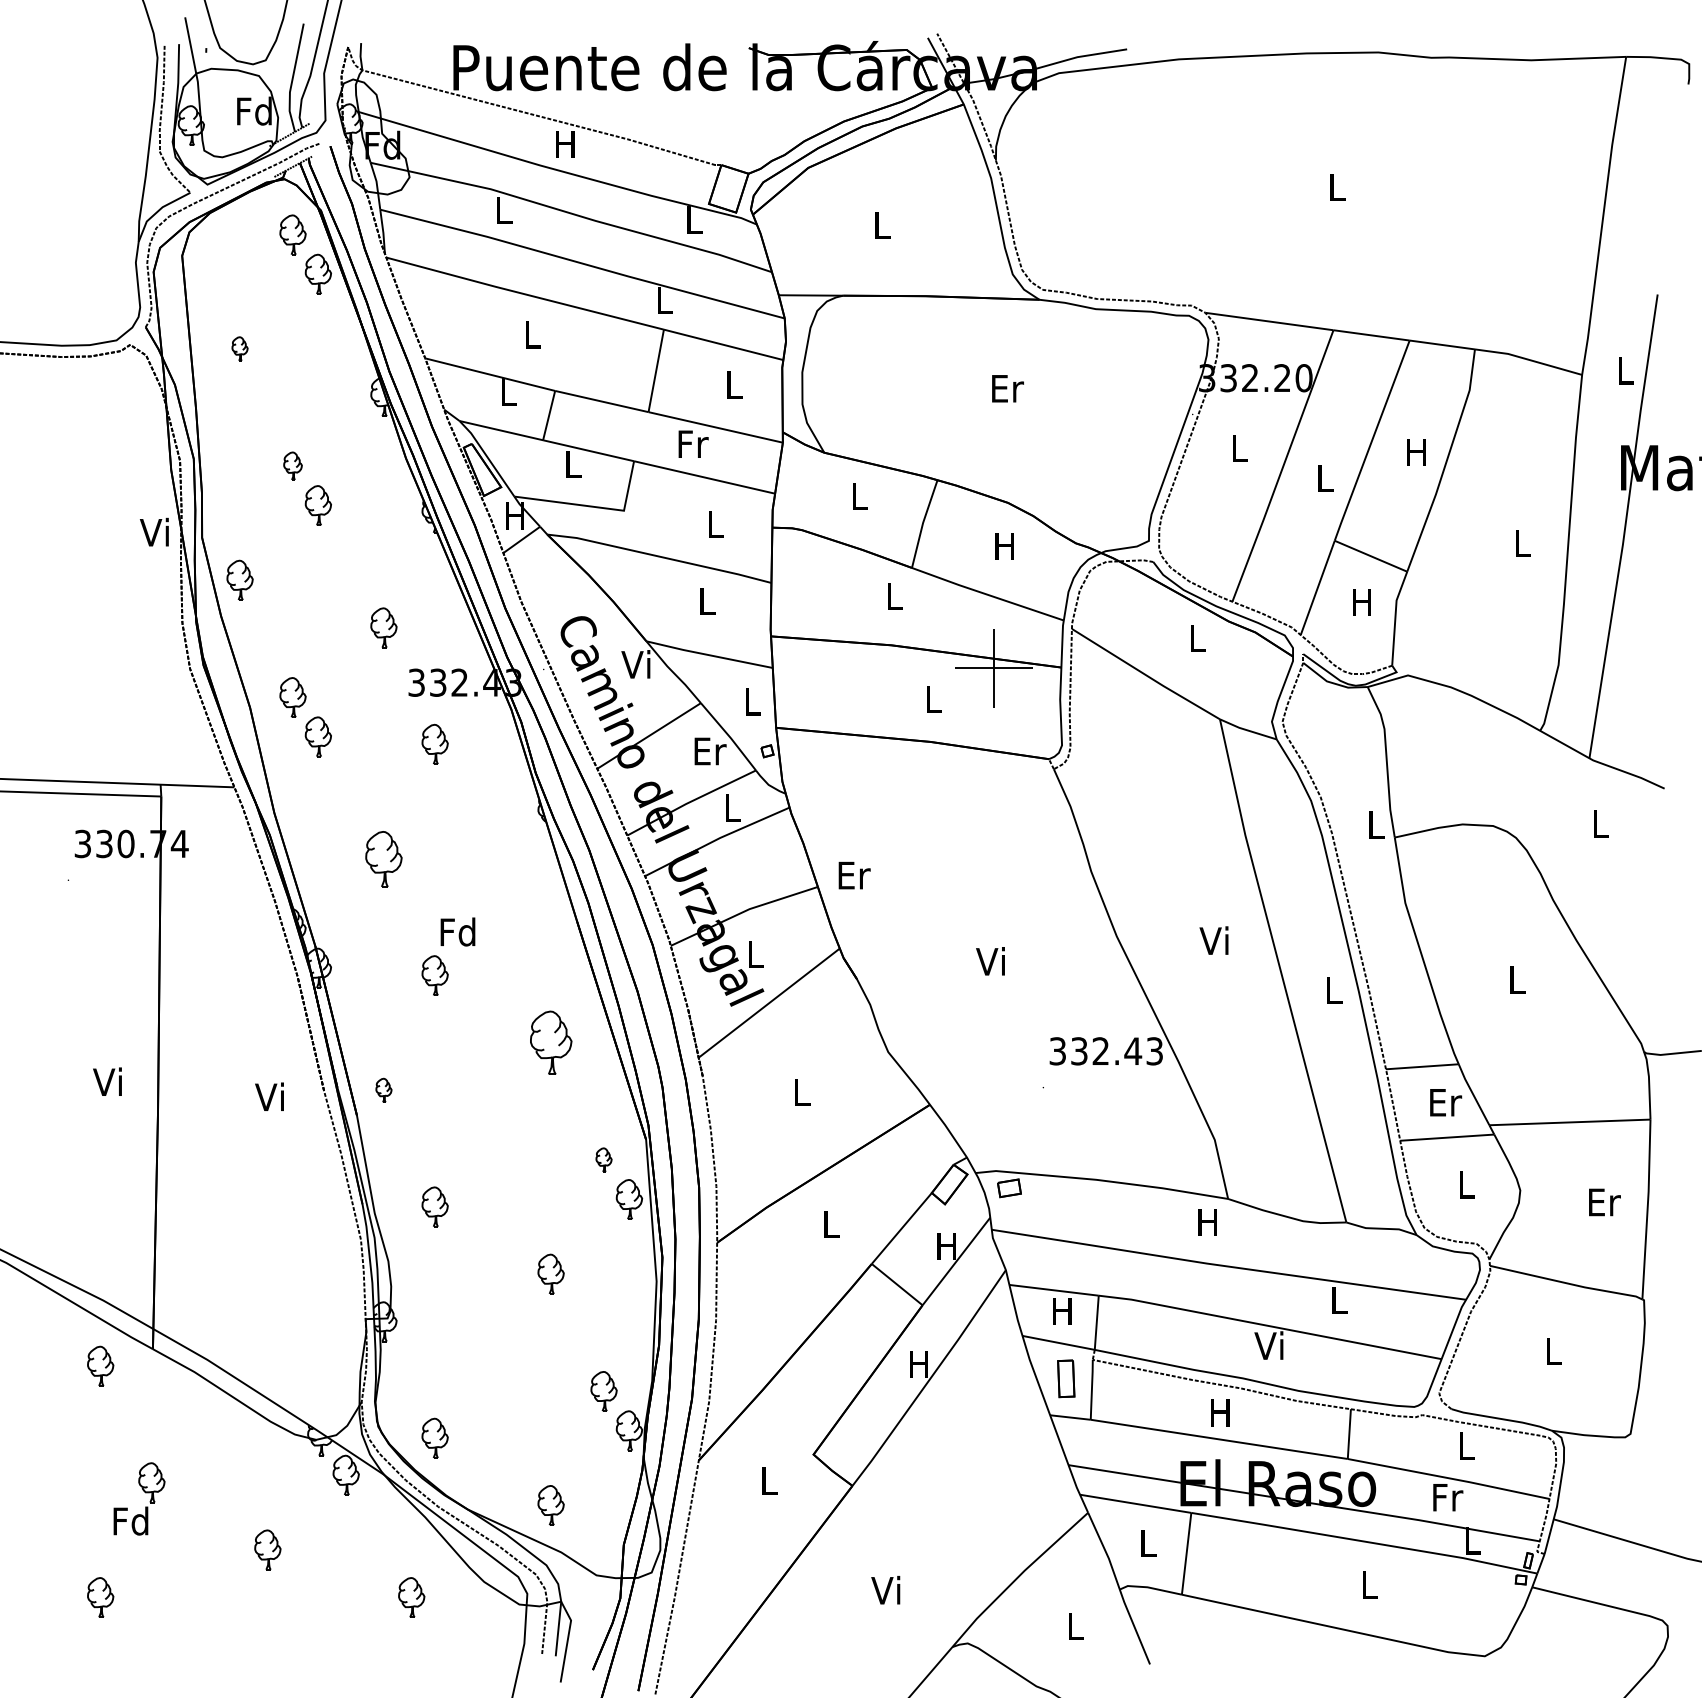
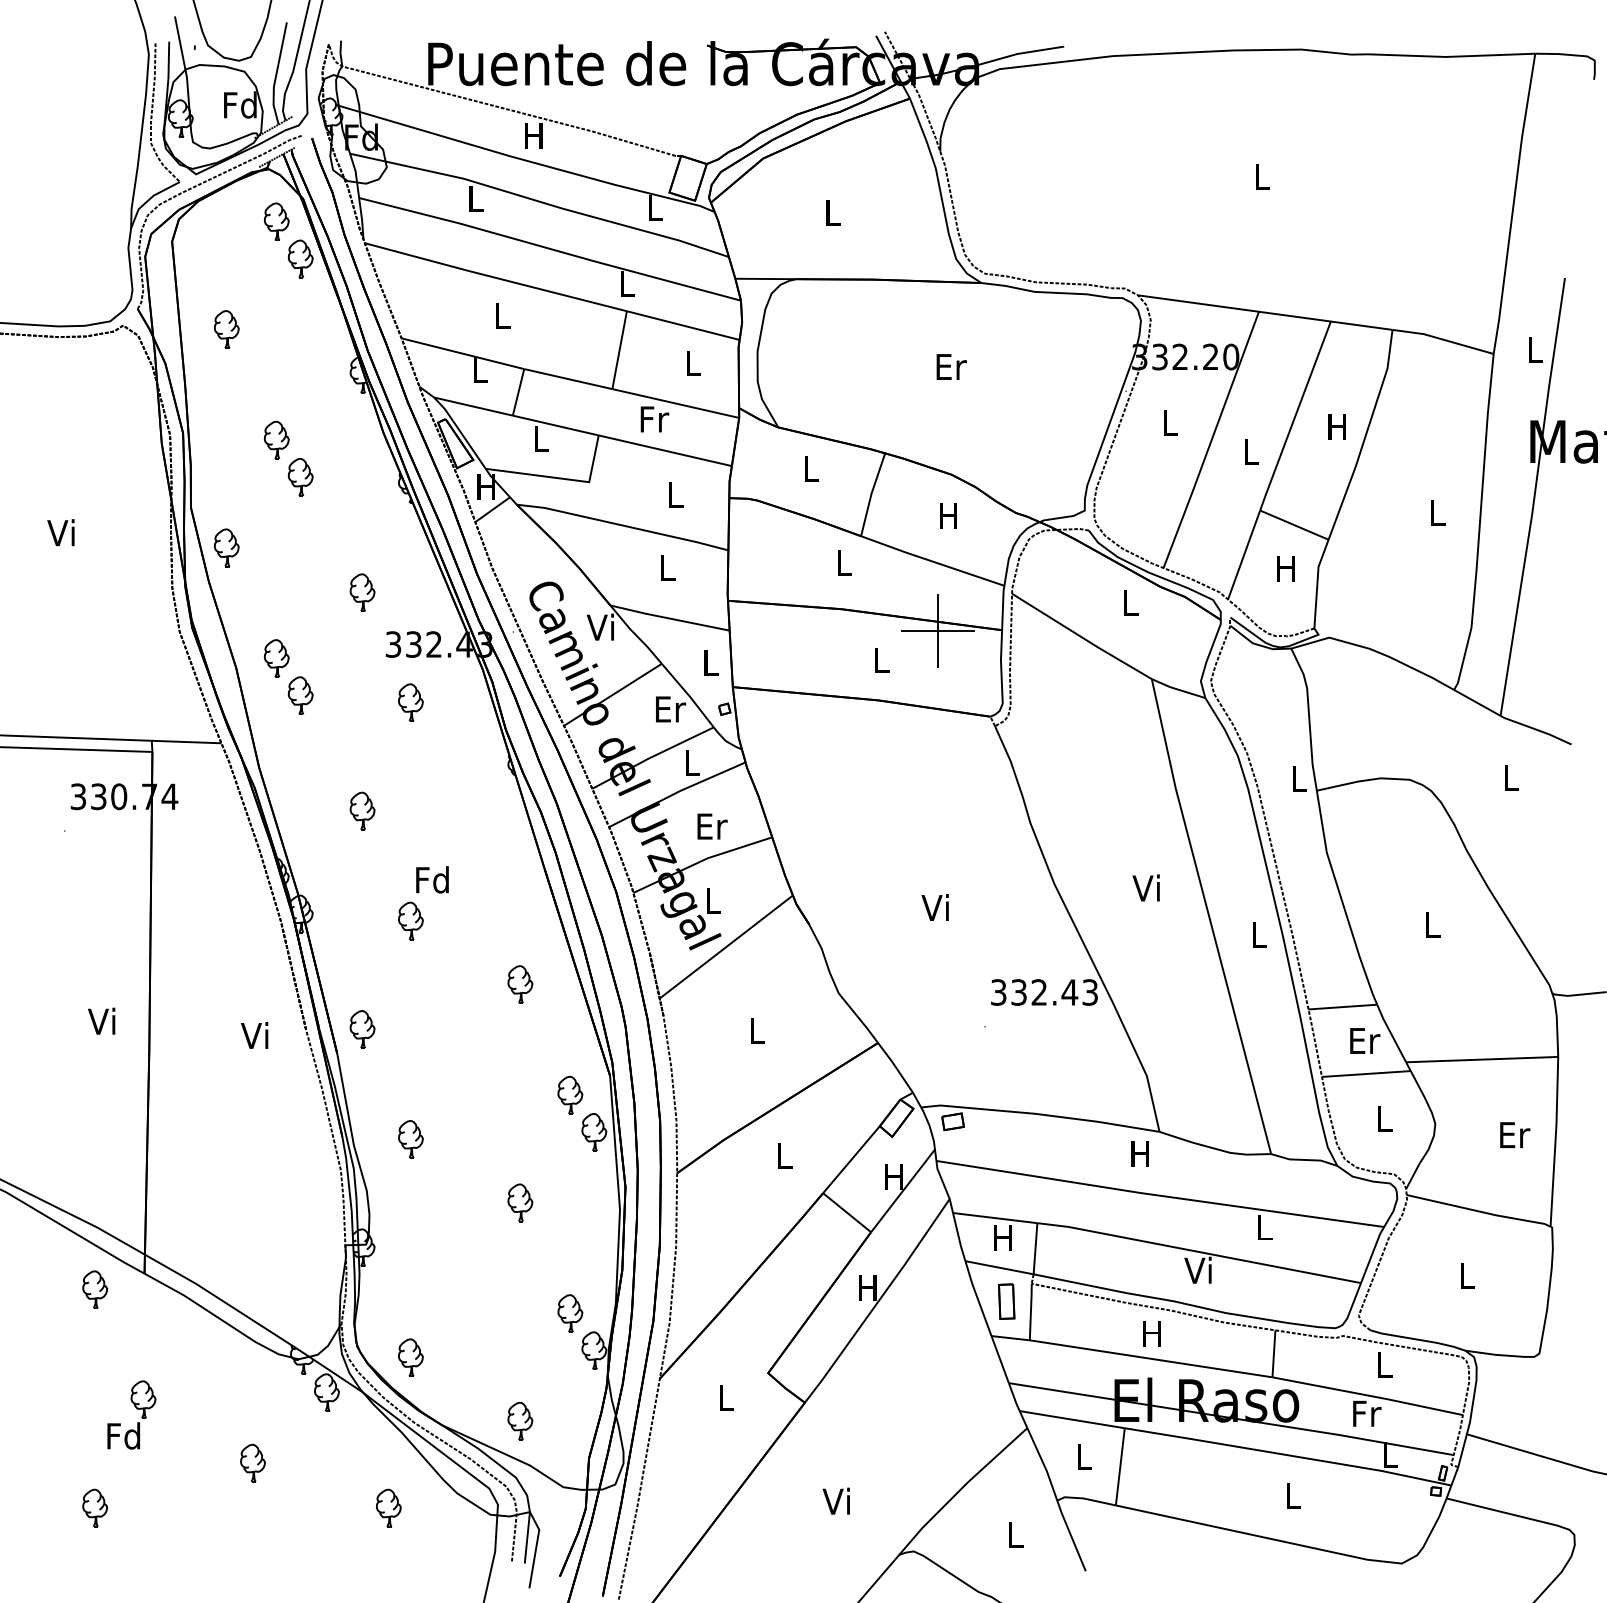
part: (239, 348) -> (226, 329), size x1.67
part: (292, 465) -> (276, 439), size x1.43
text: (154, 531) -> (61, 531), moved
part: (383, 858) -> (362, 810), size x0.71
text: (854, 875) -> (712, 826), moved
part: (550, 1042) -> (519, 984), size x0.62
part: (383, 1090) -> (362, 1029), size x1.67
part: (603, 1159) -> (569, 1094), size x1.67

